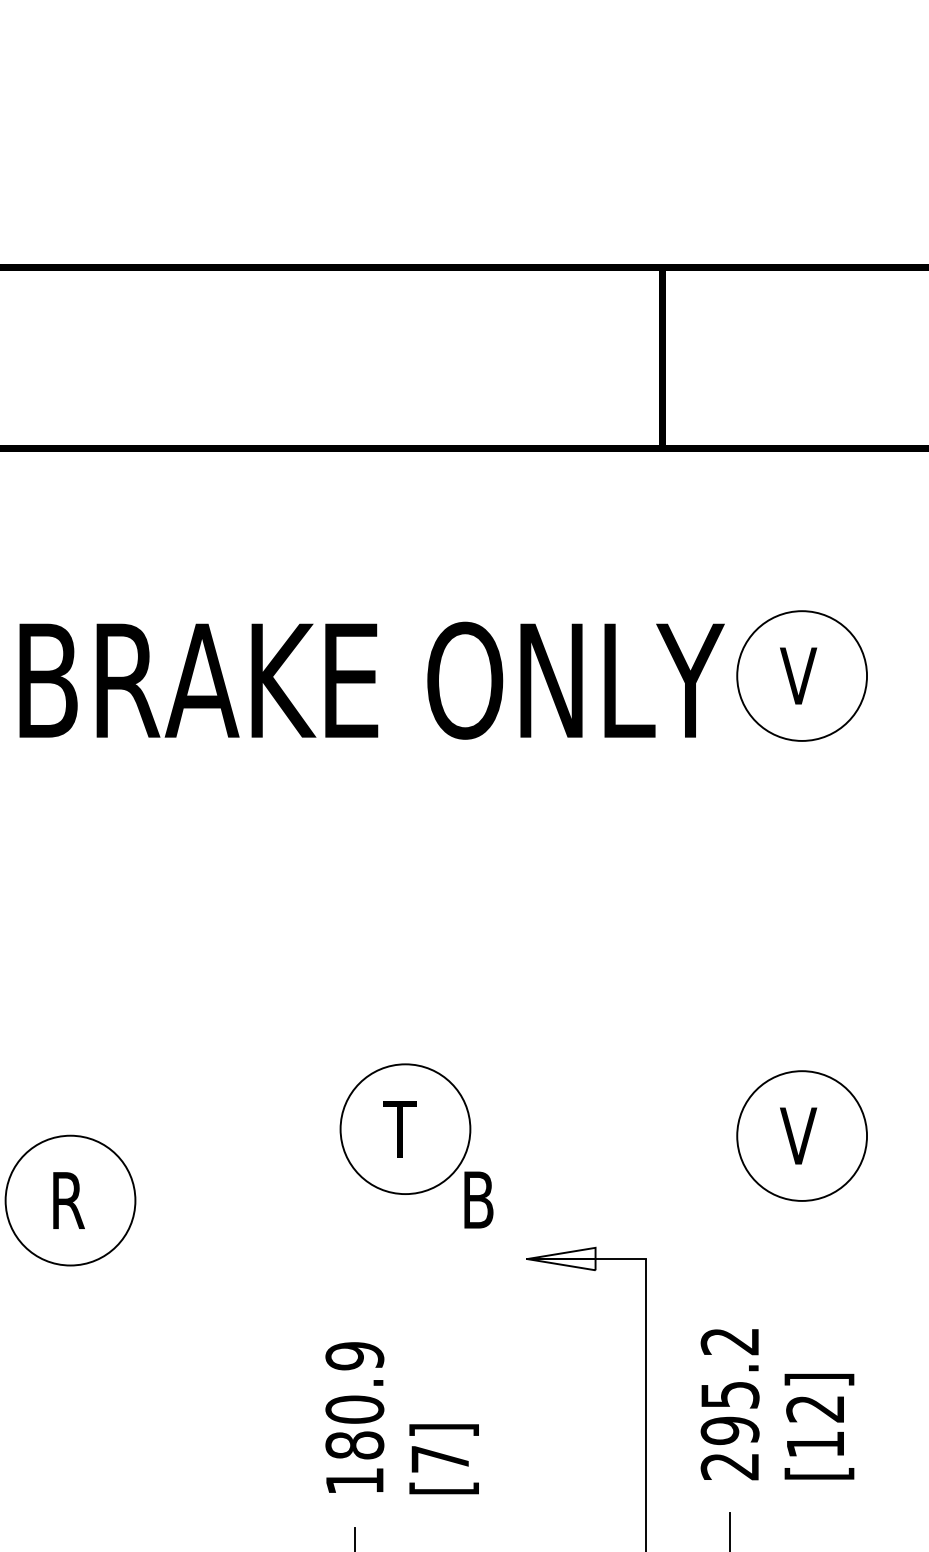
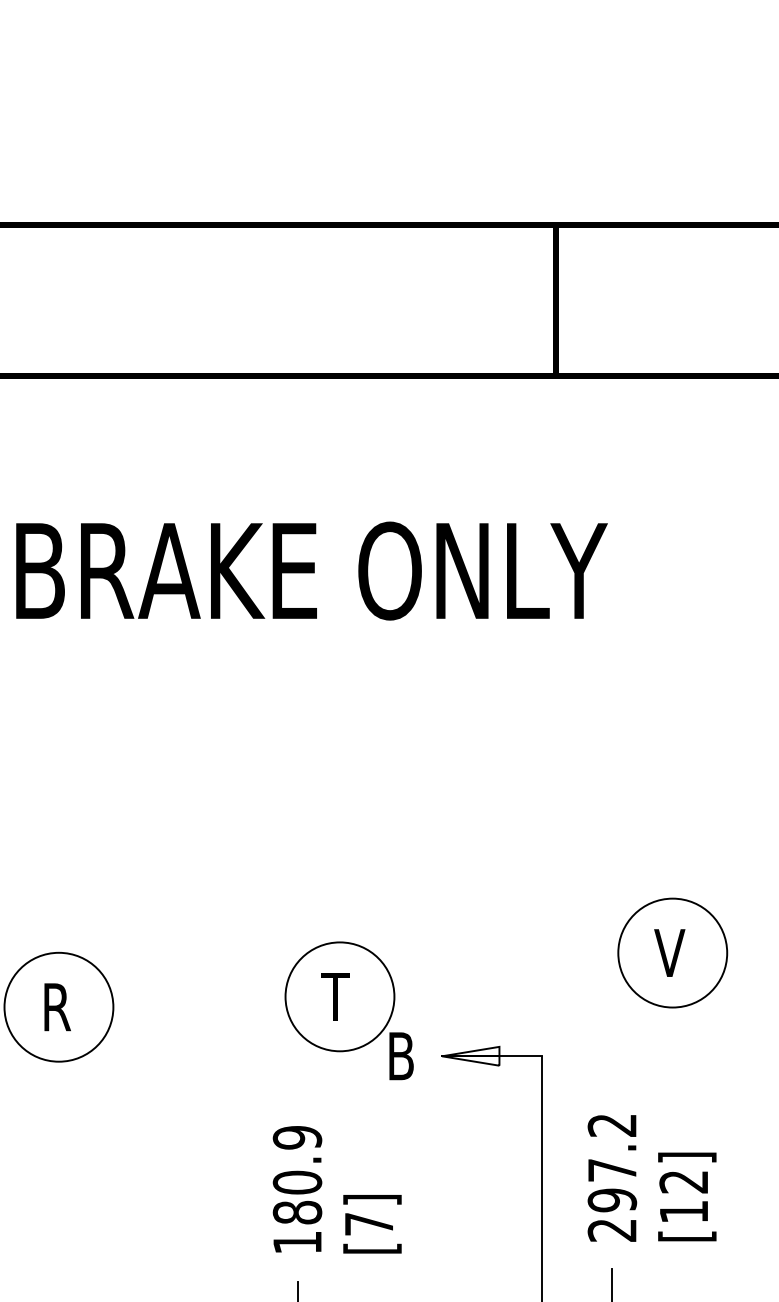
part: (801, 675) -> (672, 566), removed
part: (416, 1145) -> (349, 1010), moved
text: (730, 1395) -> (612, 1170), 295.2 -> 297.2

